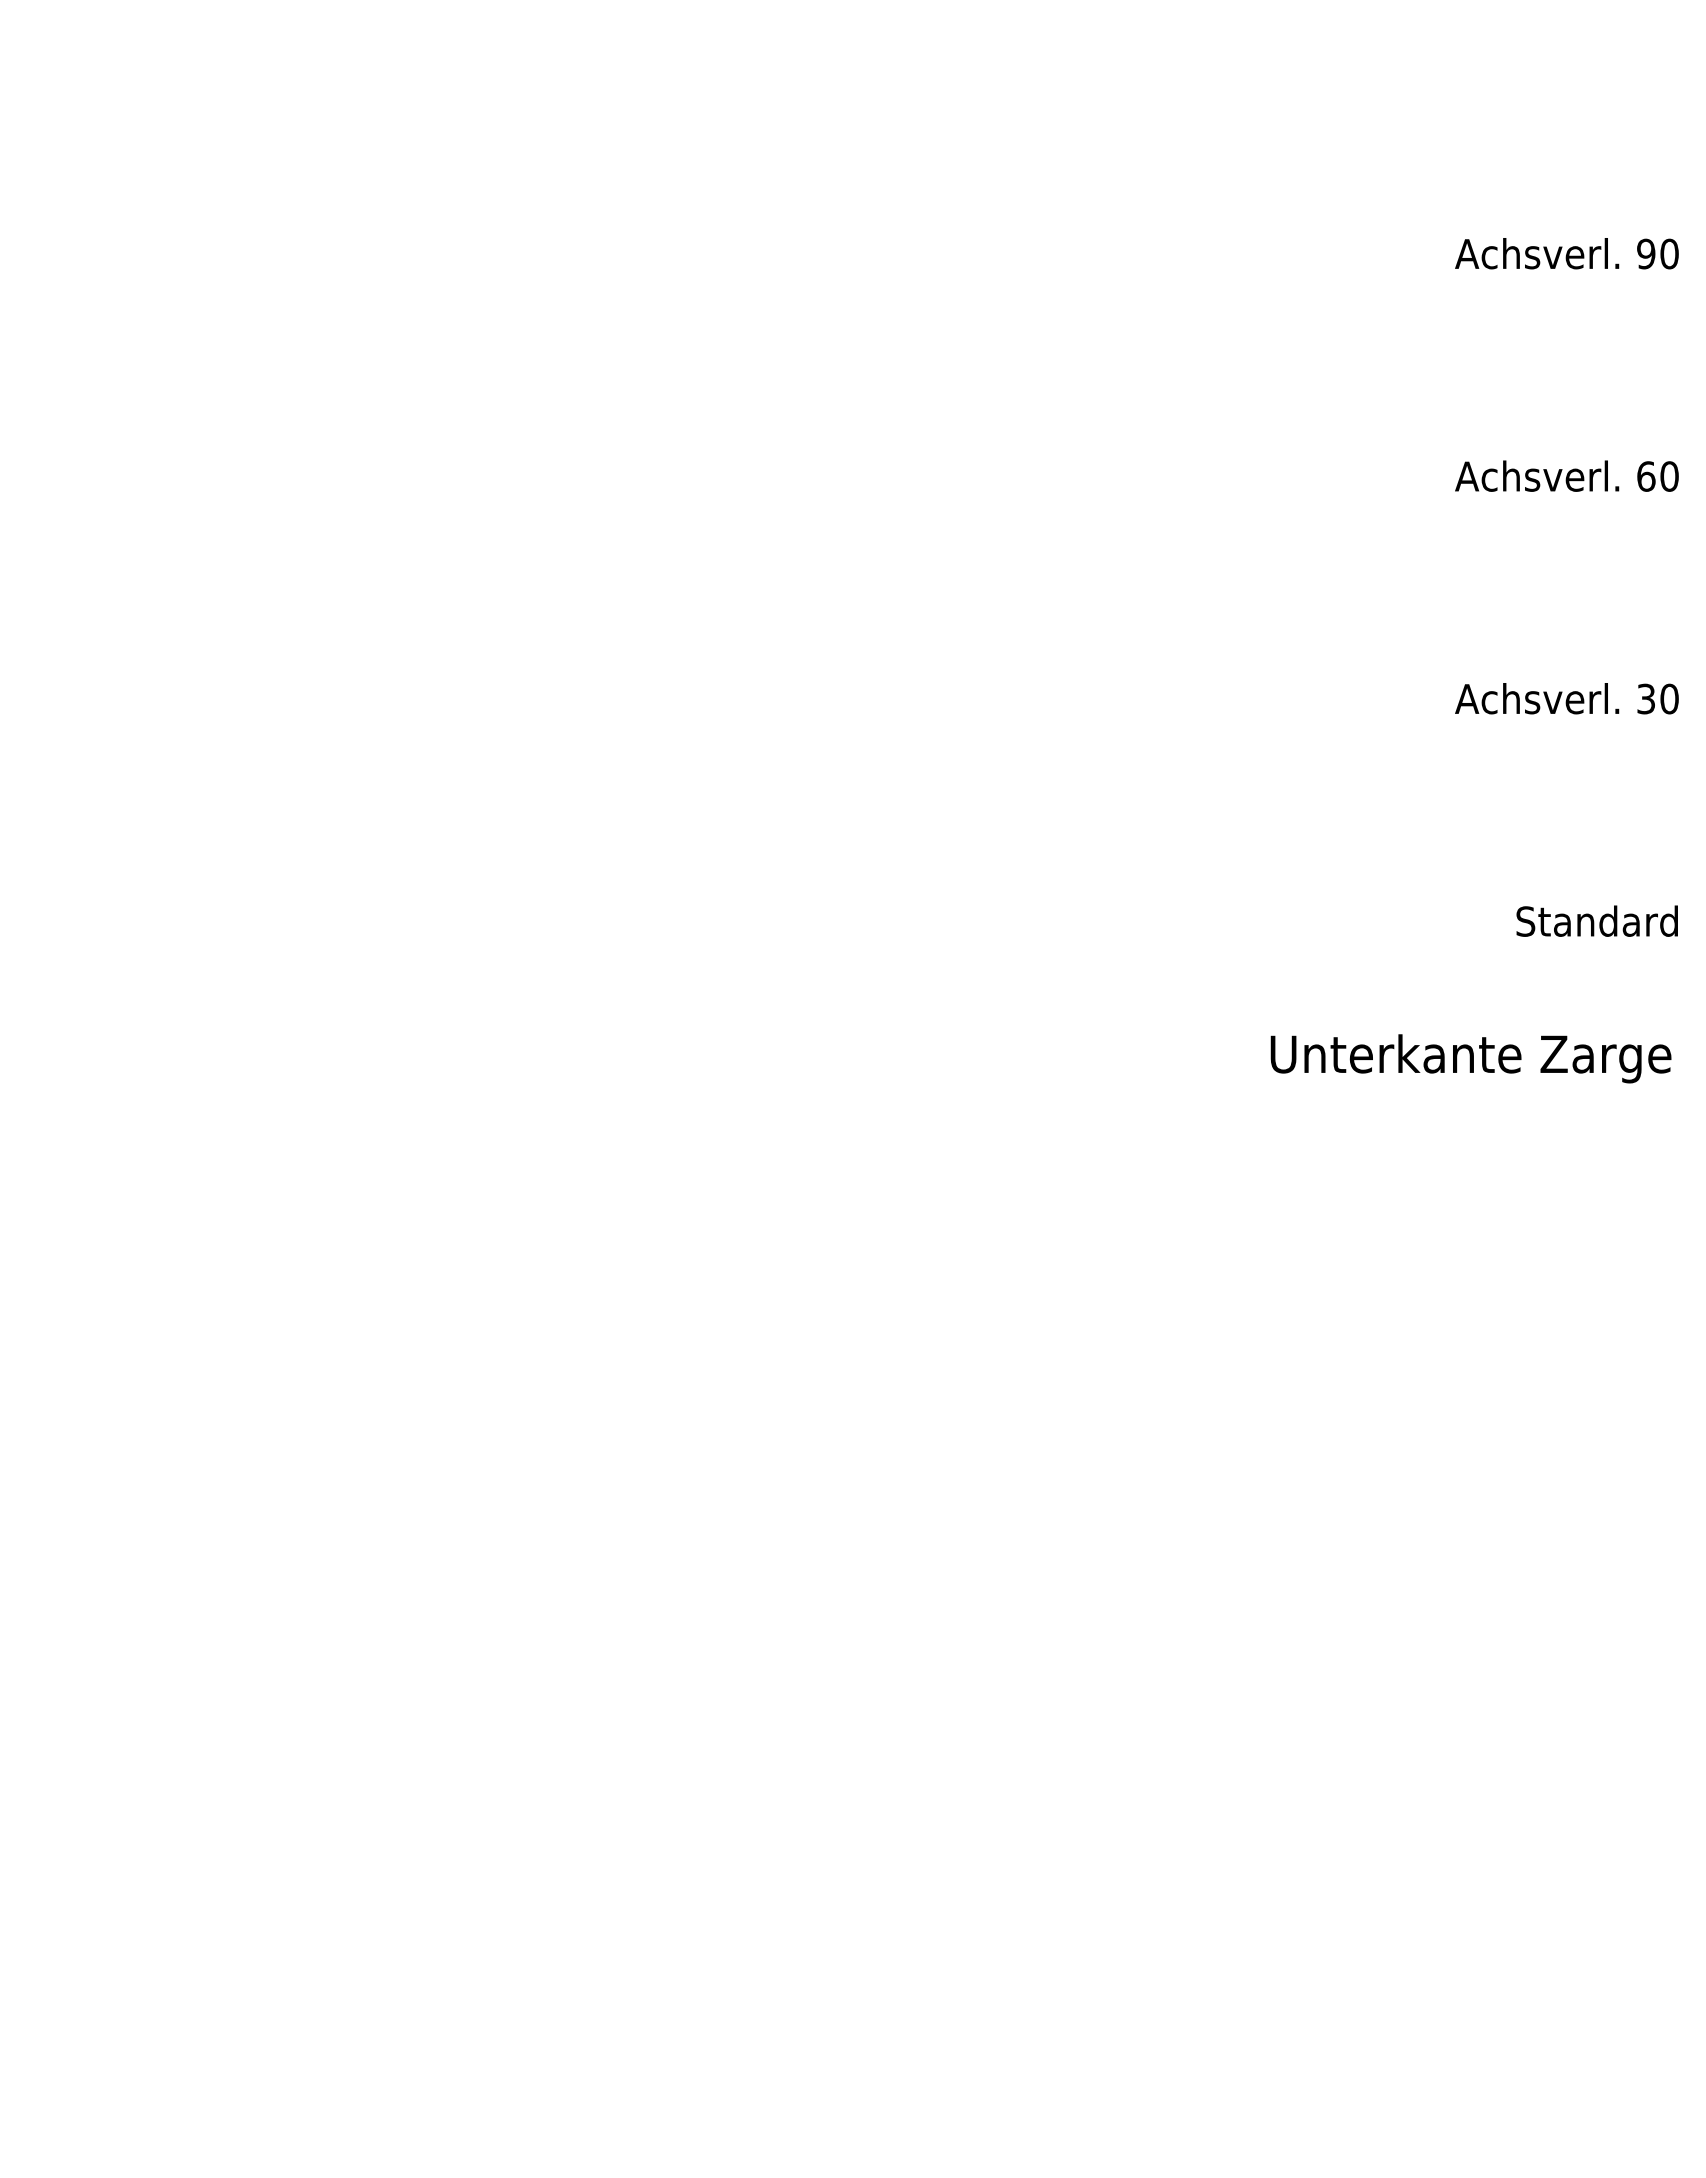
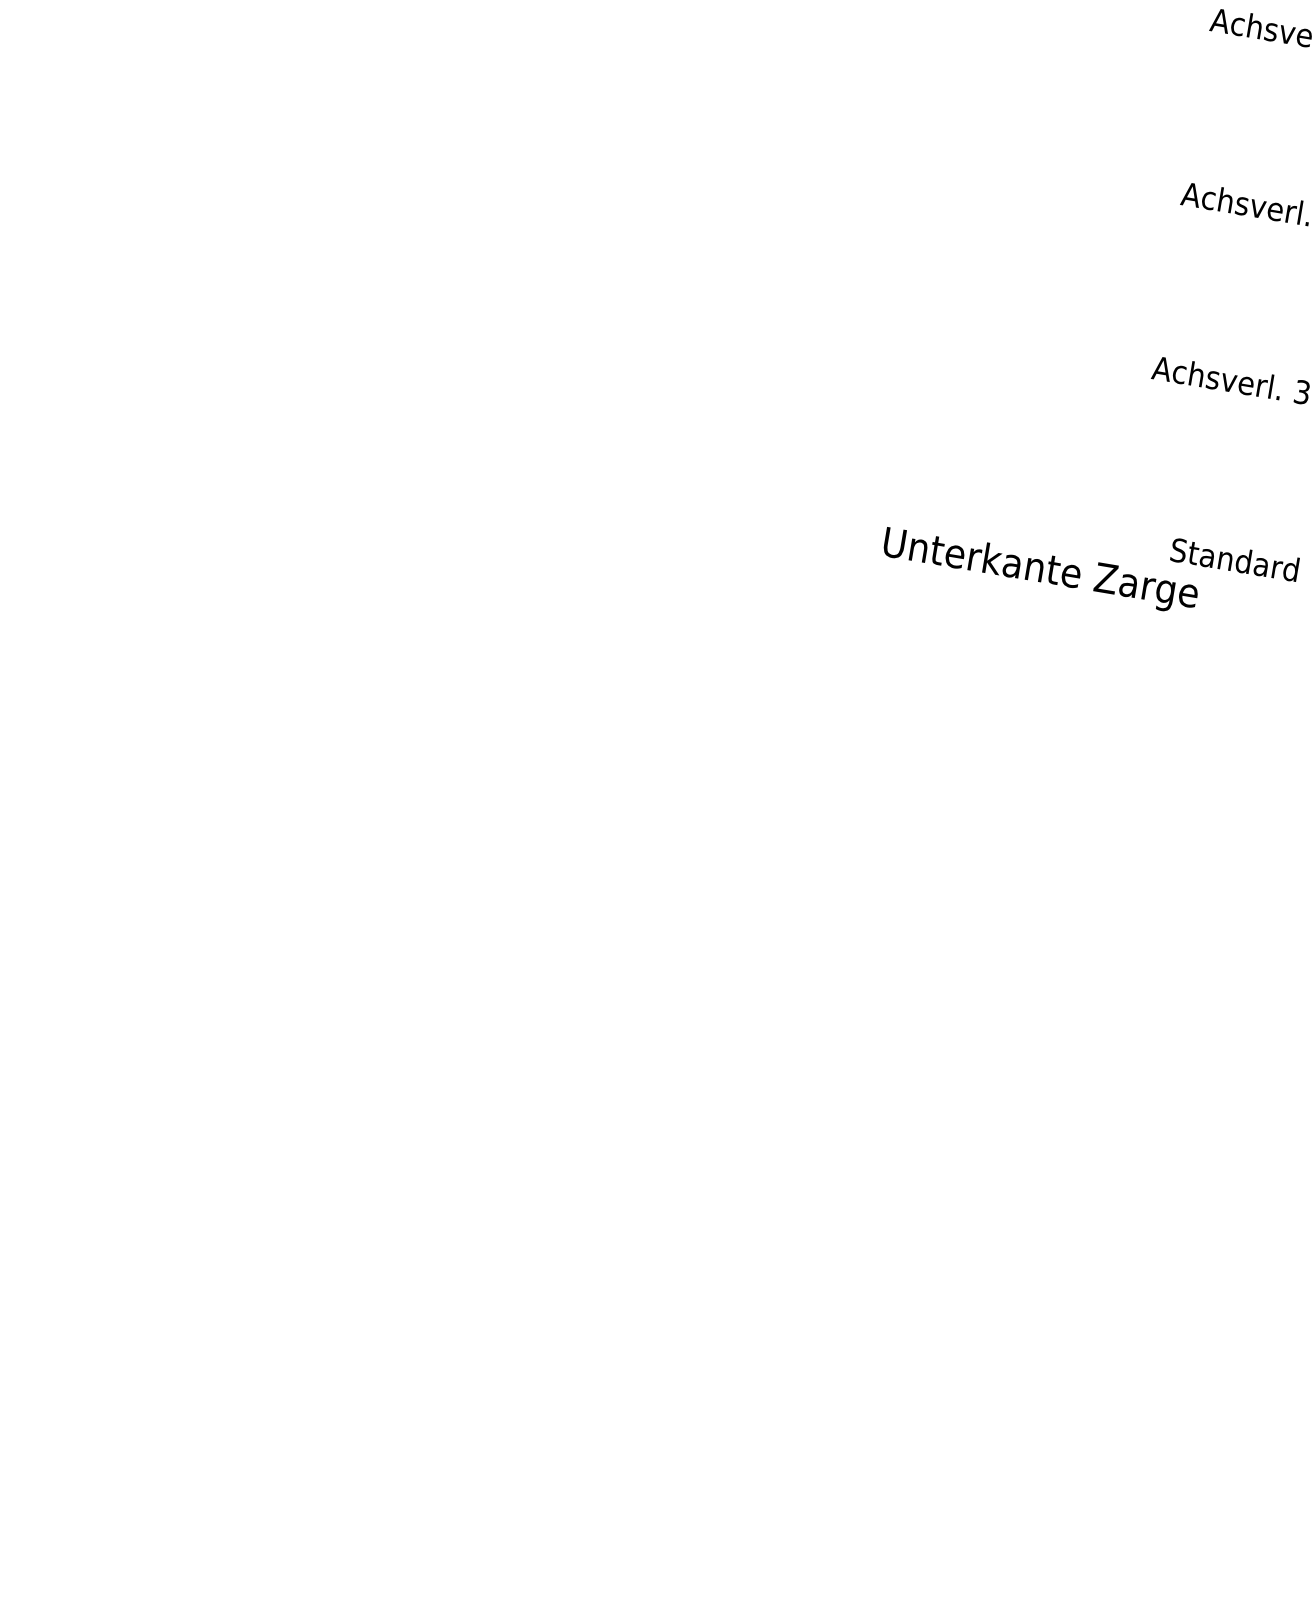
text: (1470, 1058) -> (1040, 570), moved

